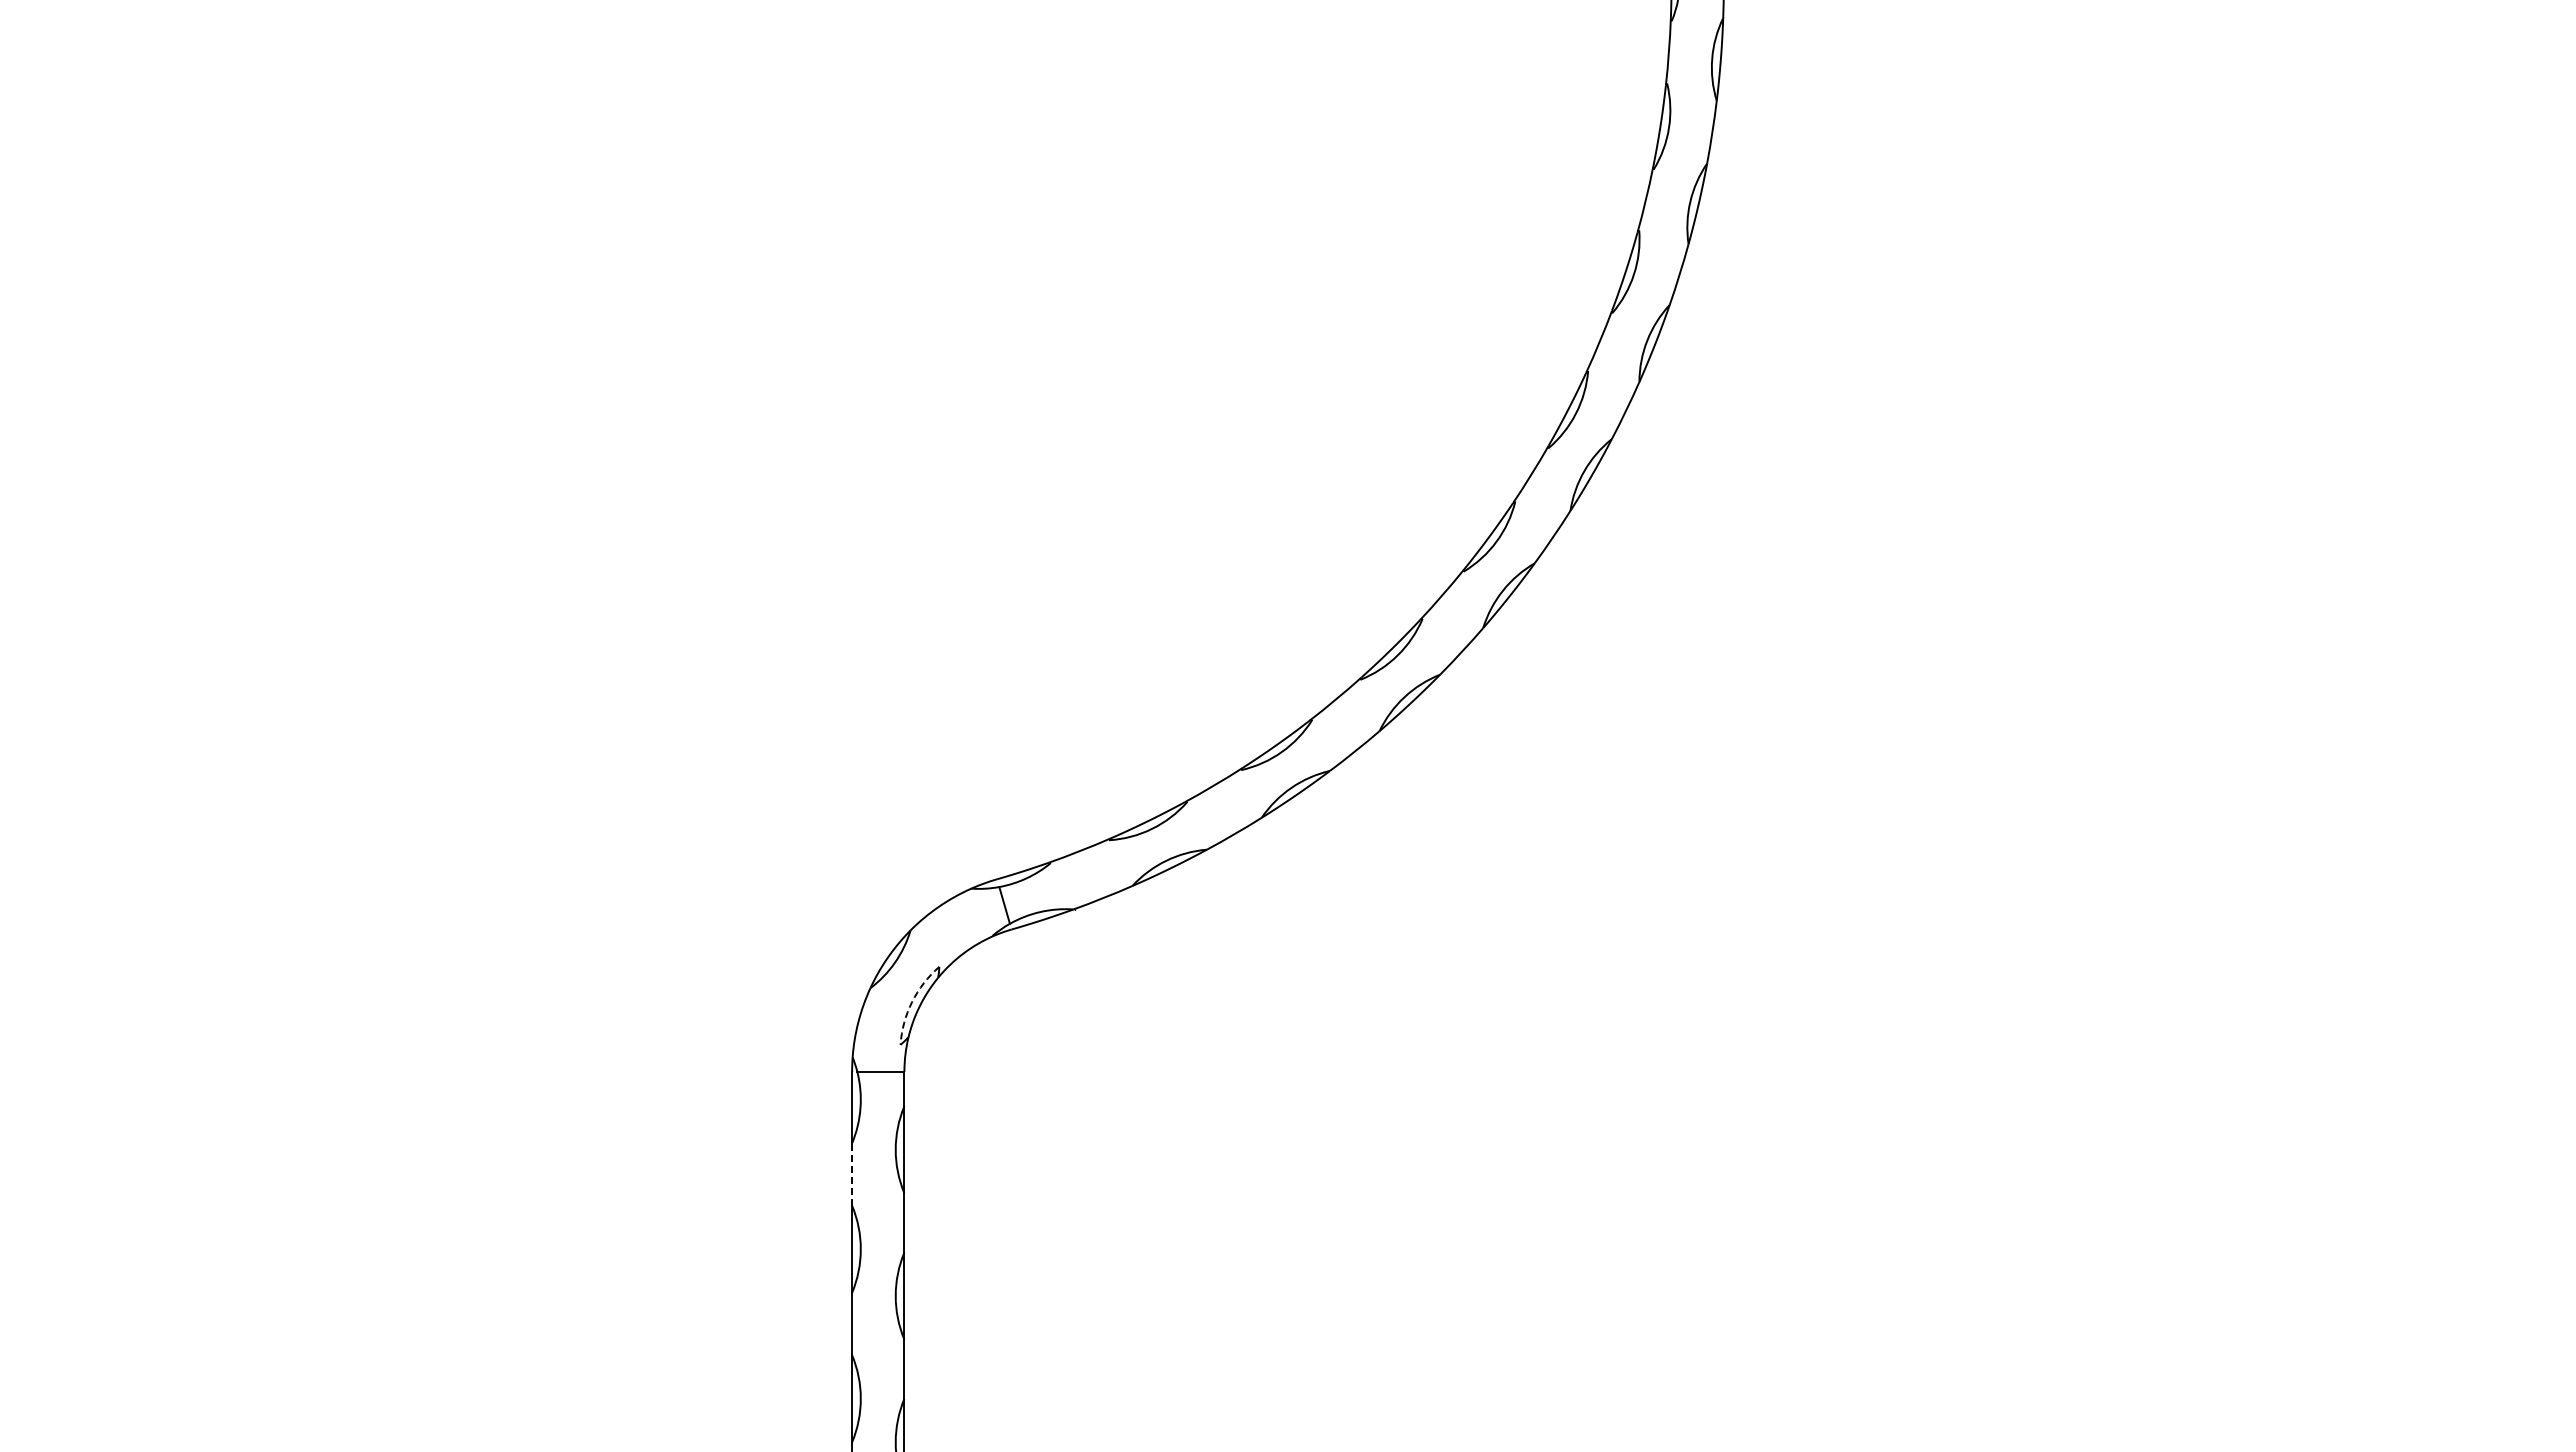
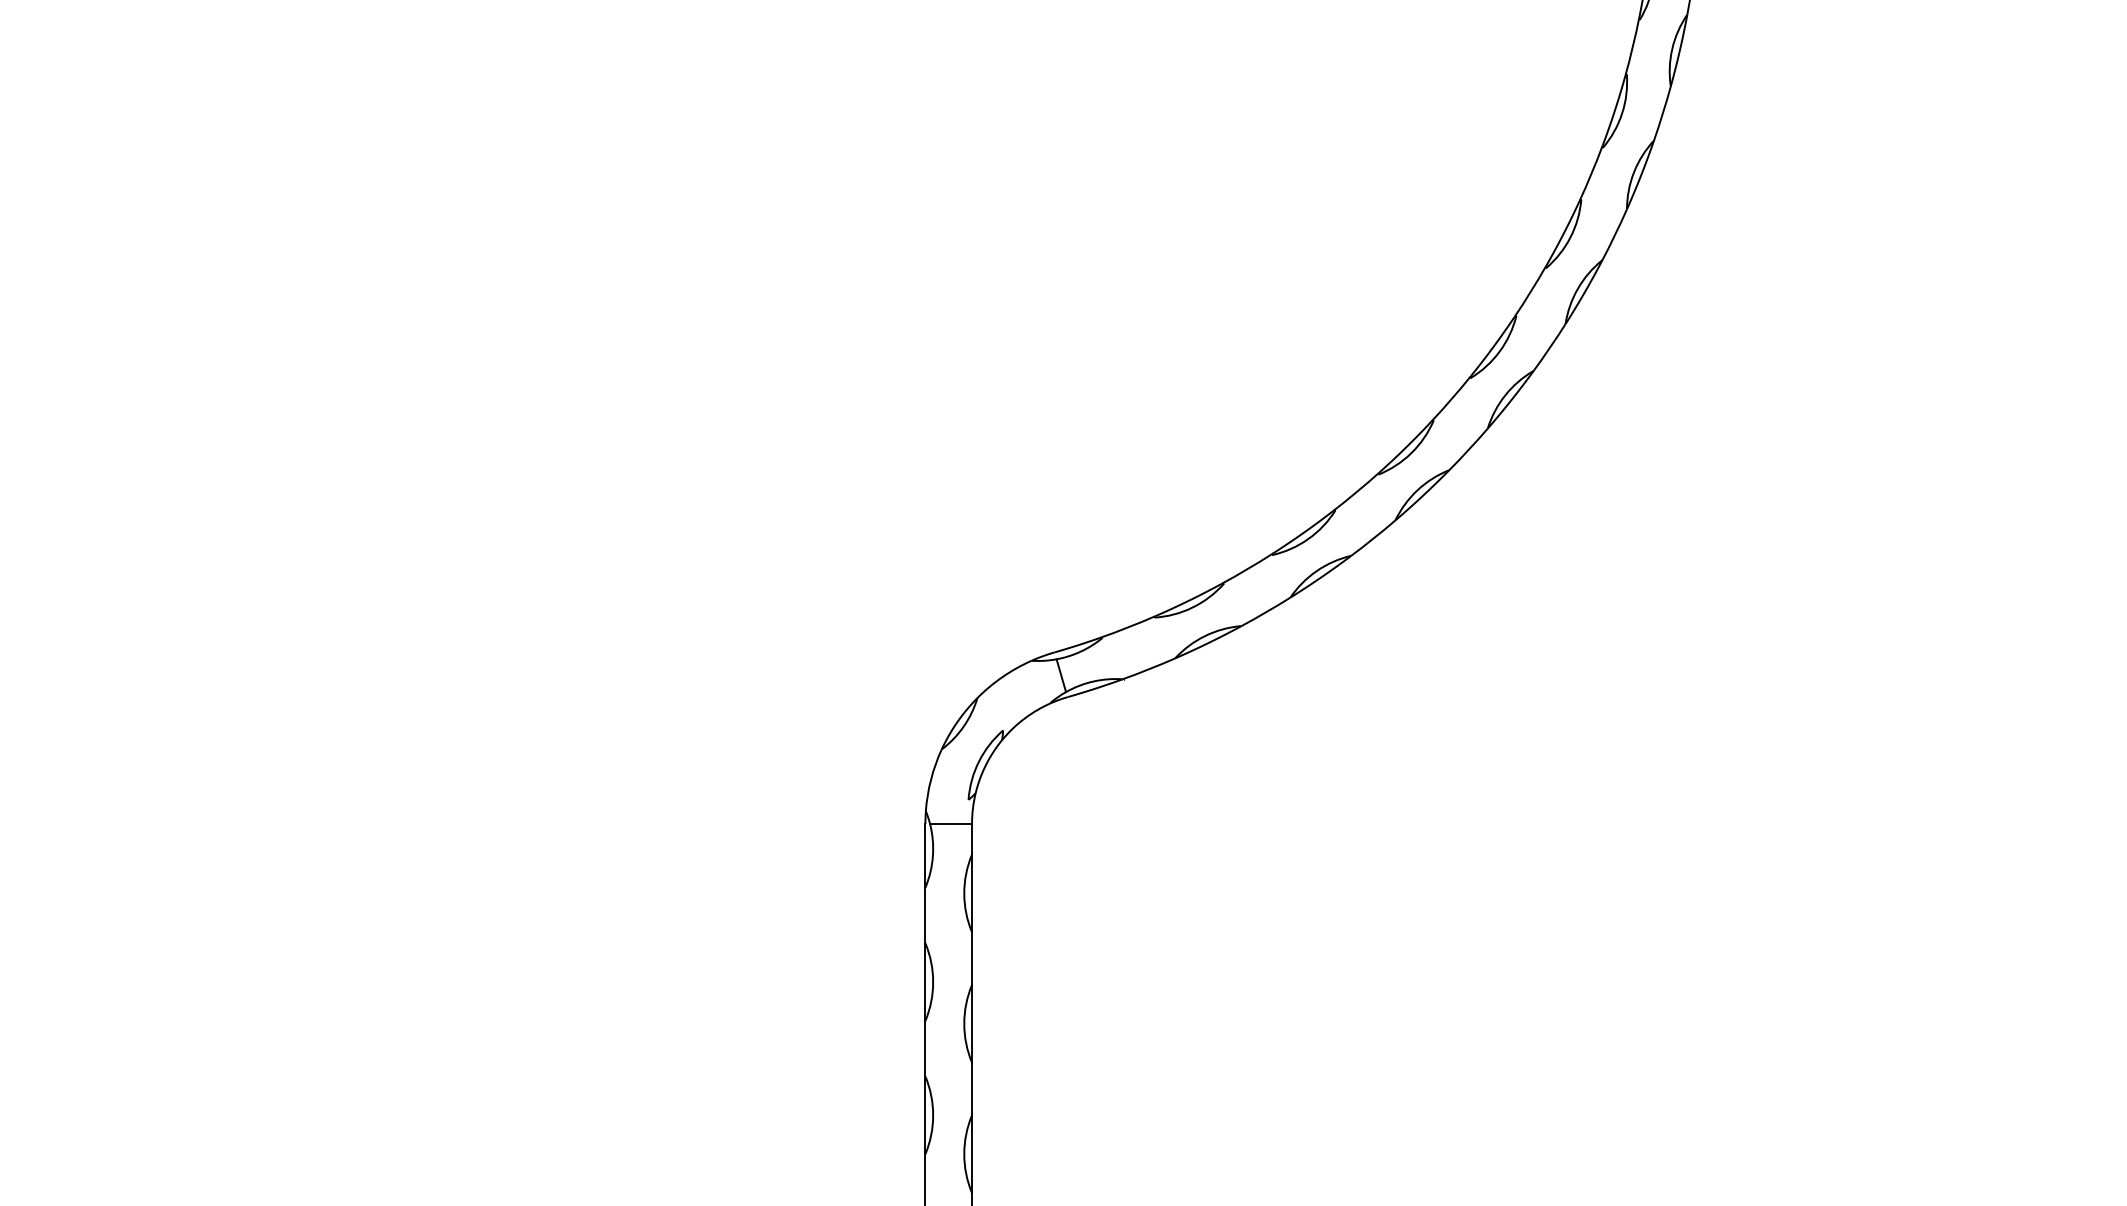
arc: (912, 1001) -> (979, 761), dashed -> solid
line: (852, 1174) -> (925, 915), dashed -> solid

